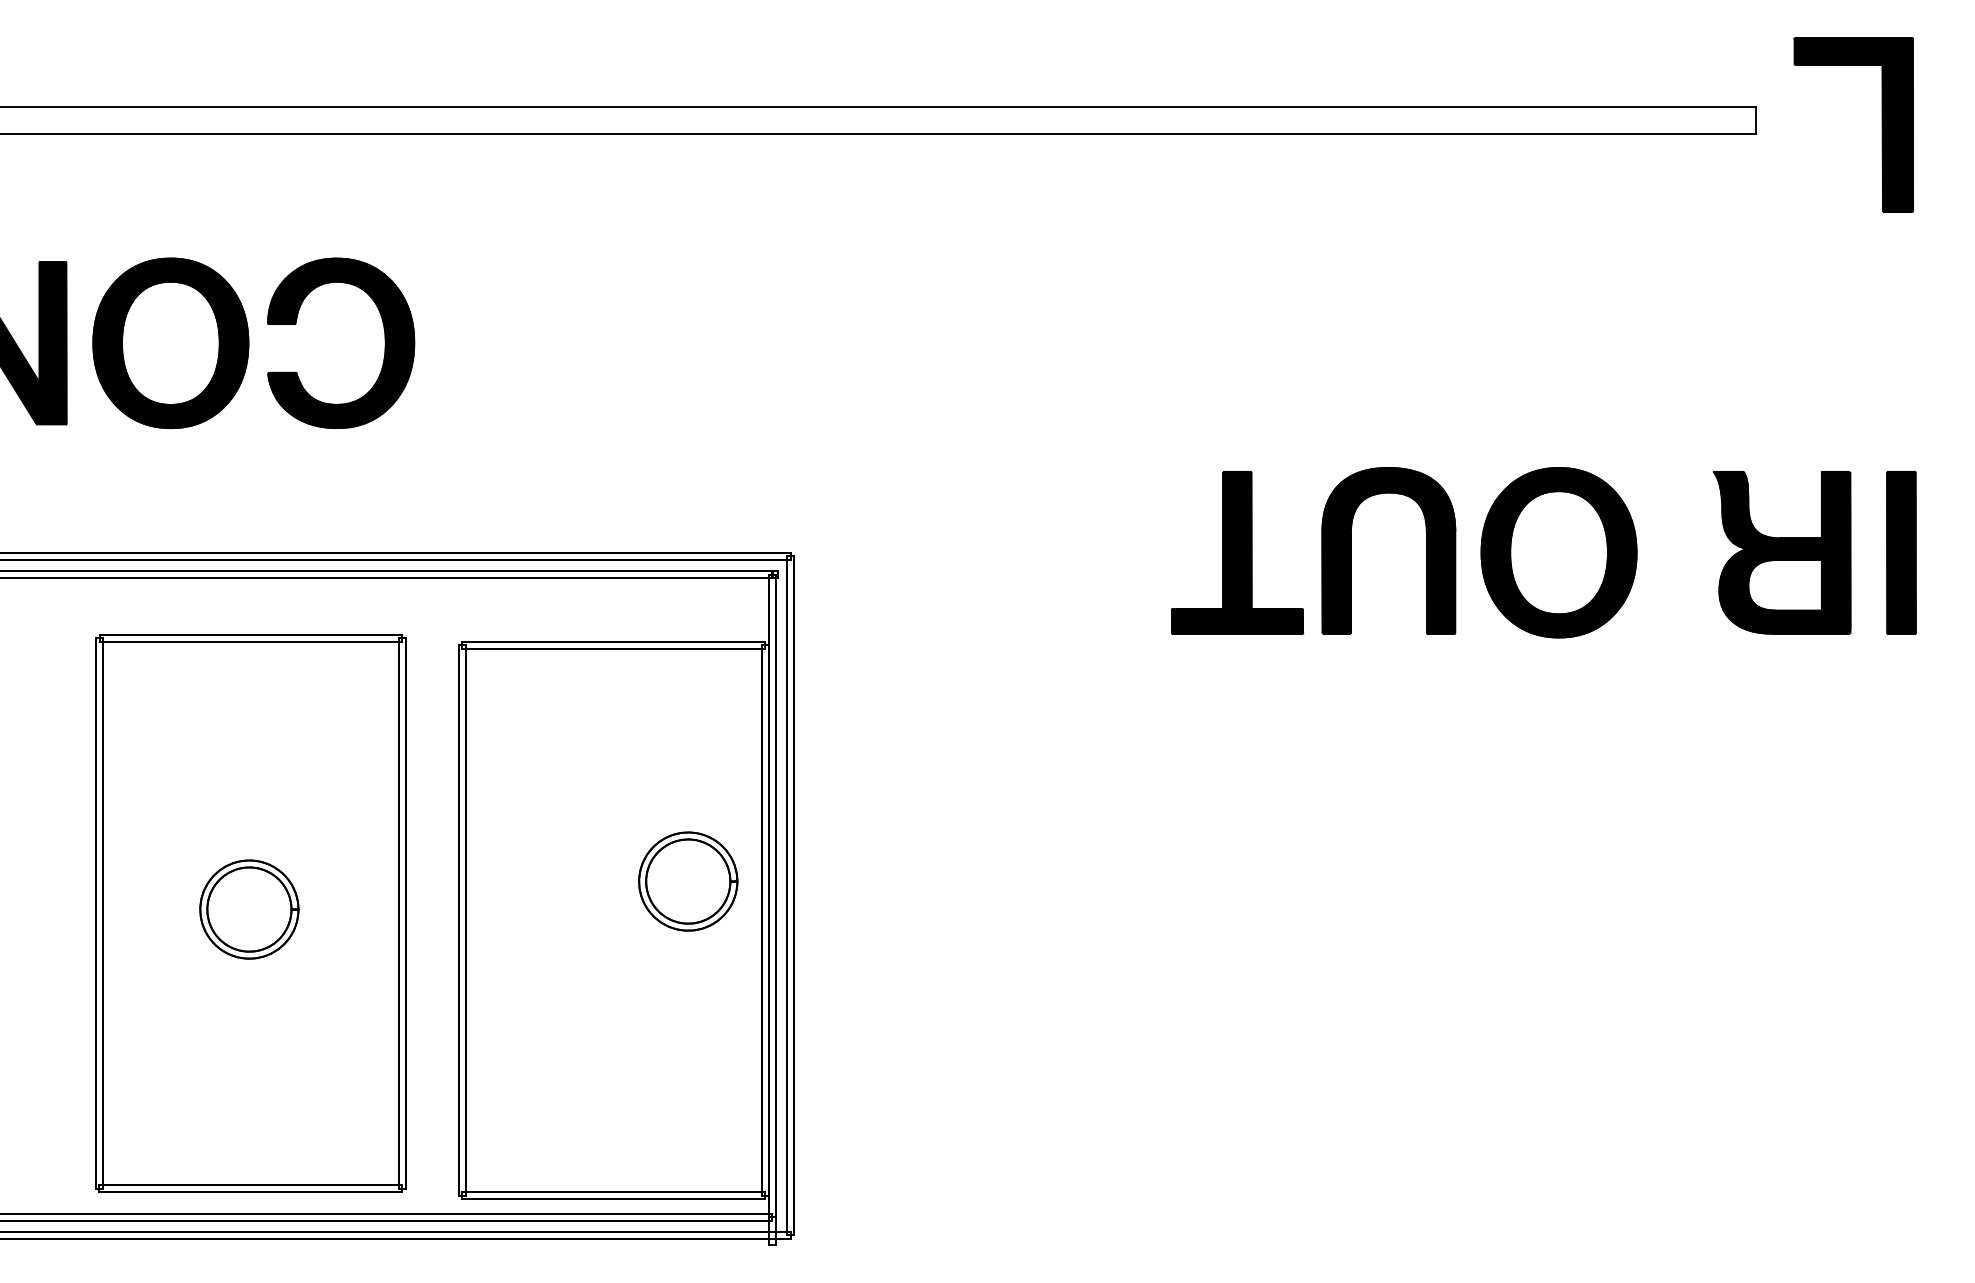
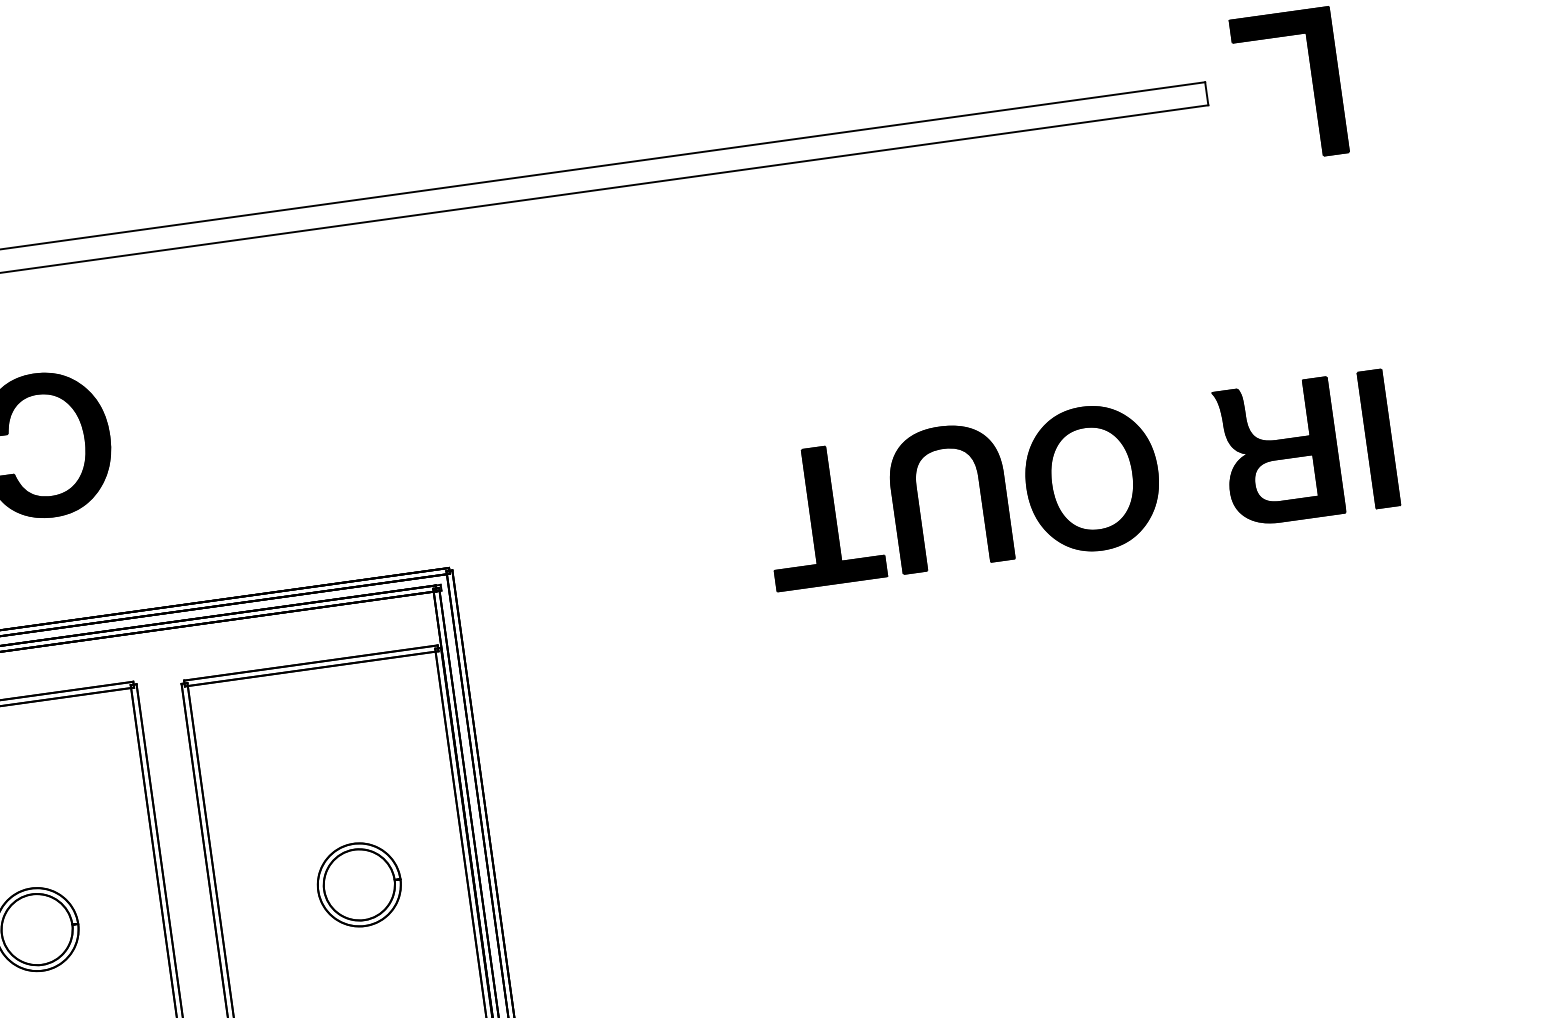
part: (688, 881) -> (359, 884), moved

